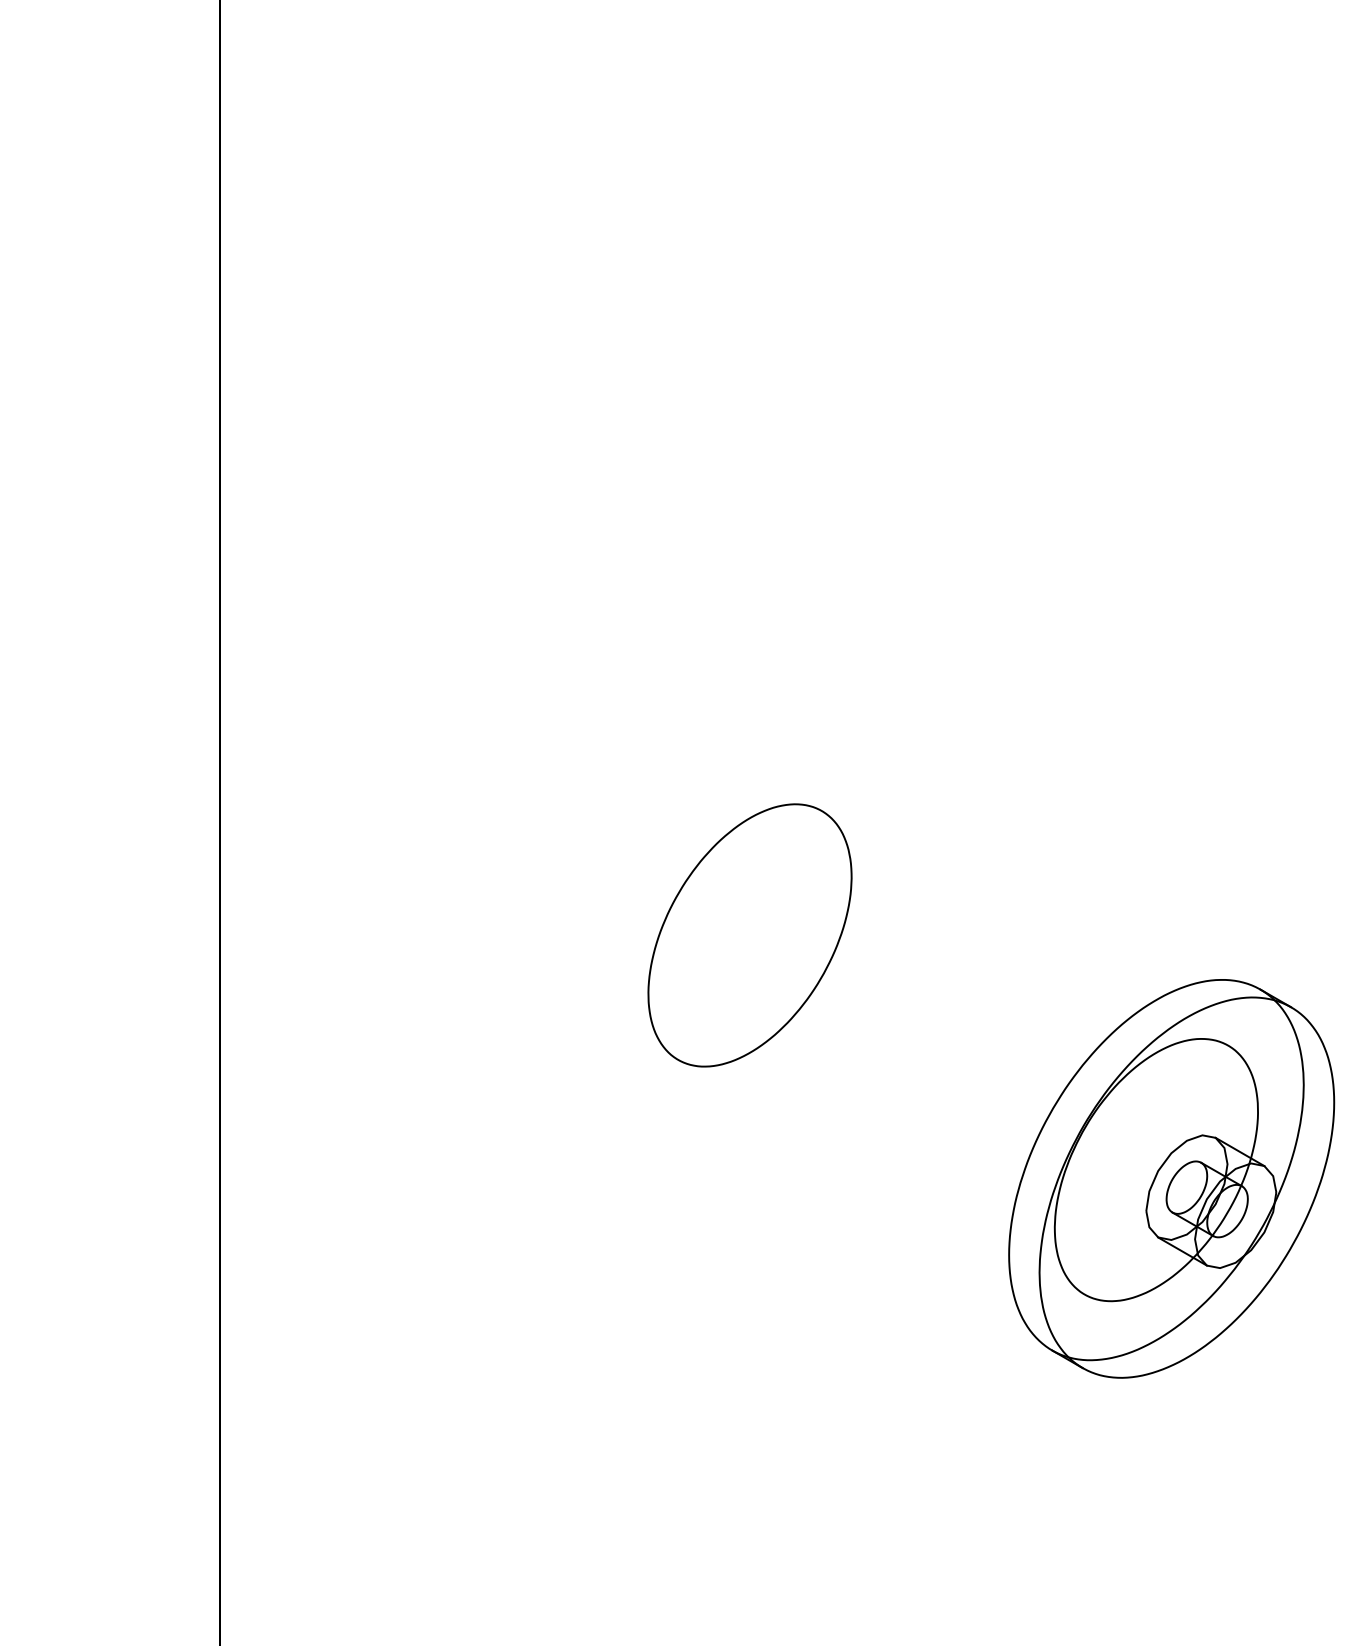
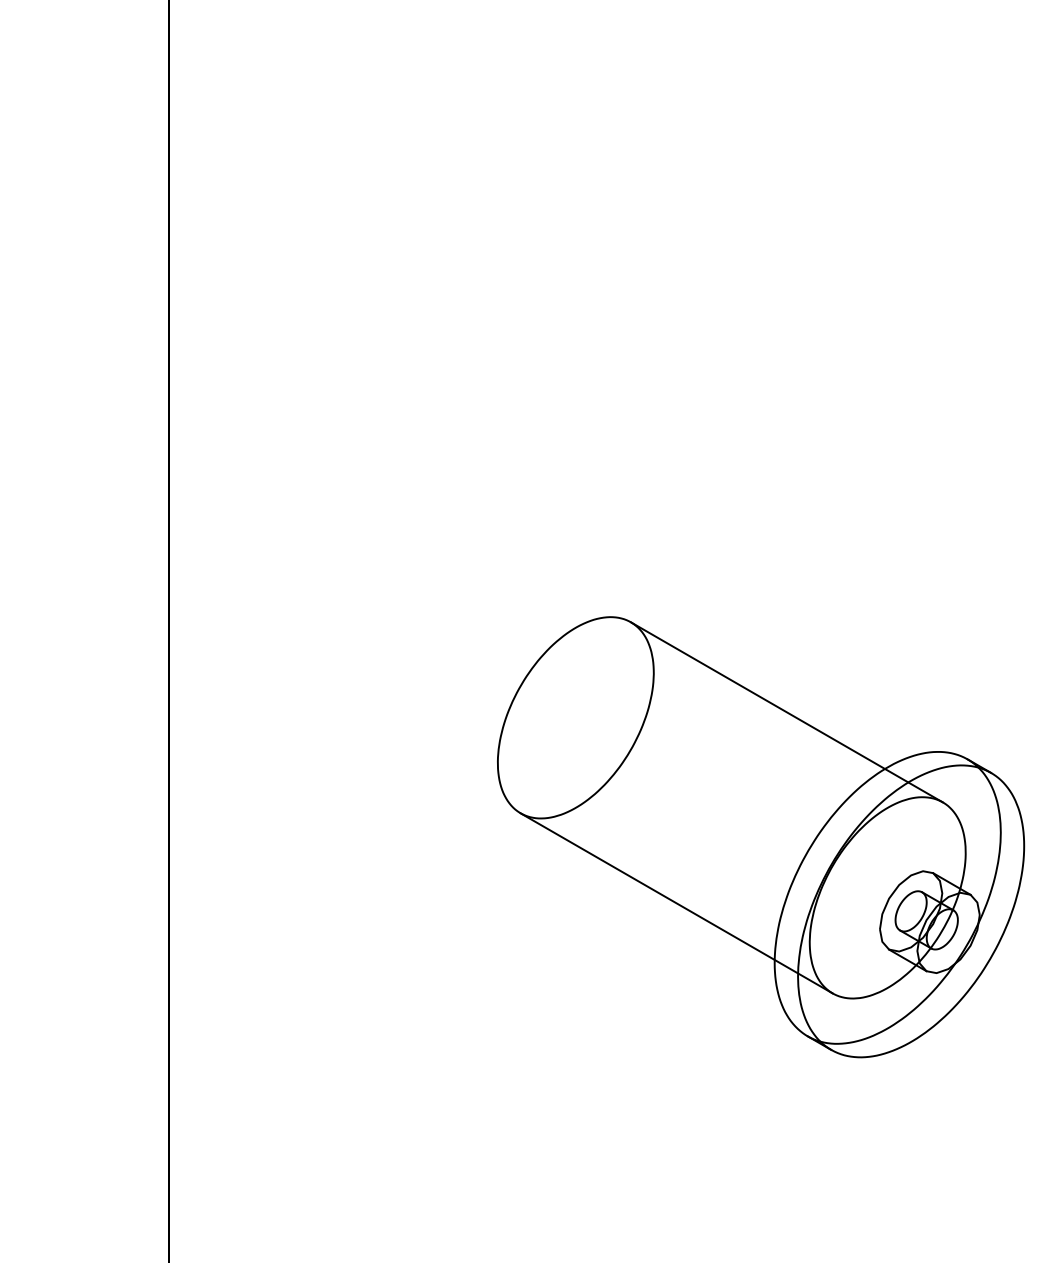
line: (1024, 928) -> (786, 712), added
line: (881, 1176) -> (676, 902), added

